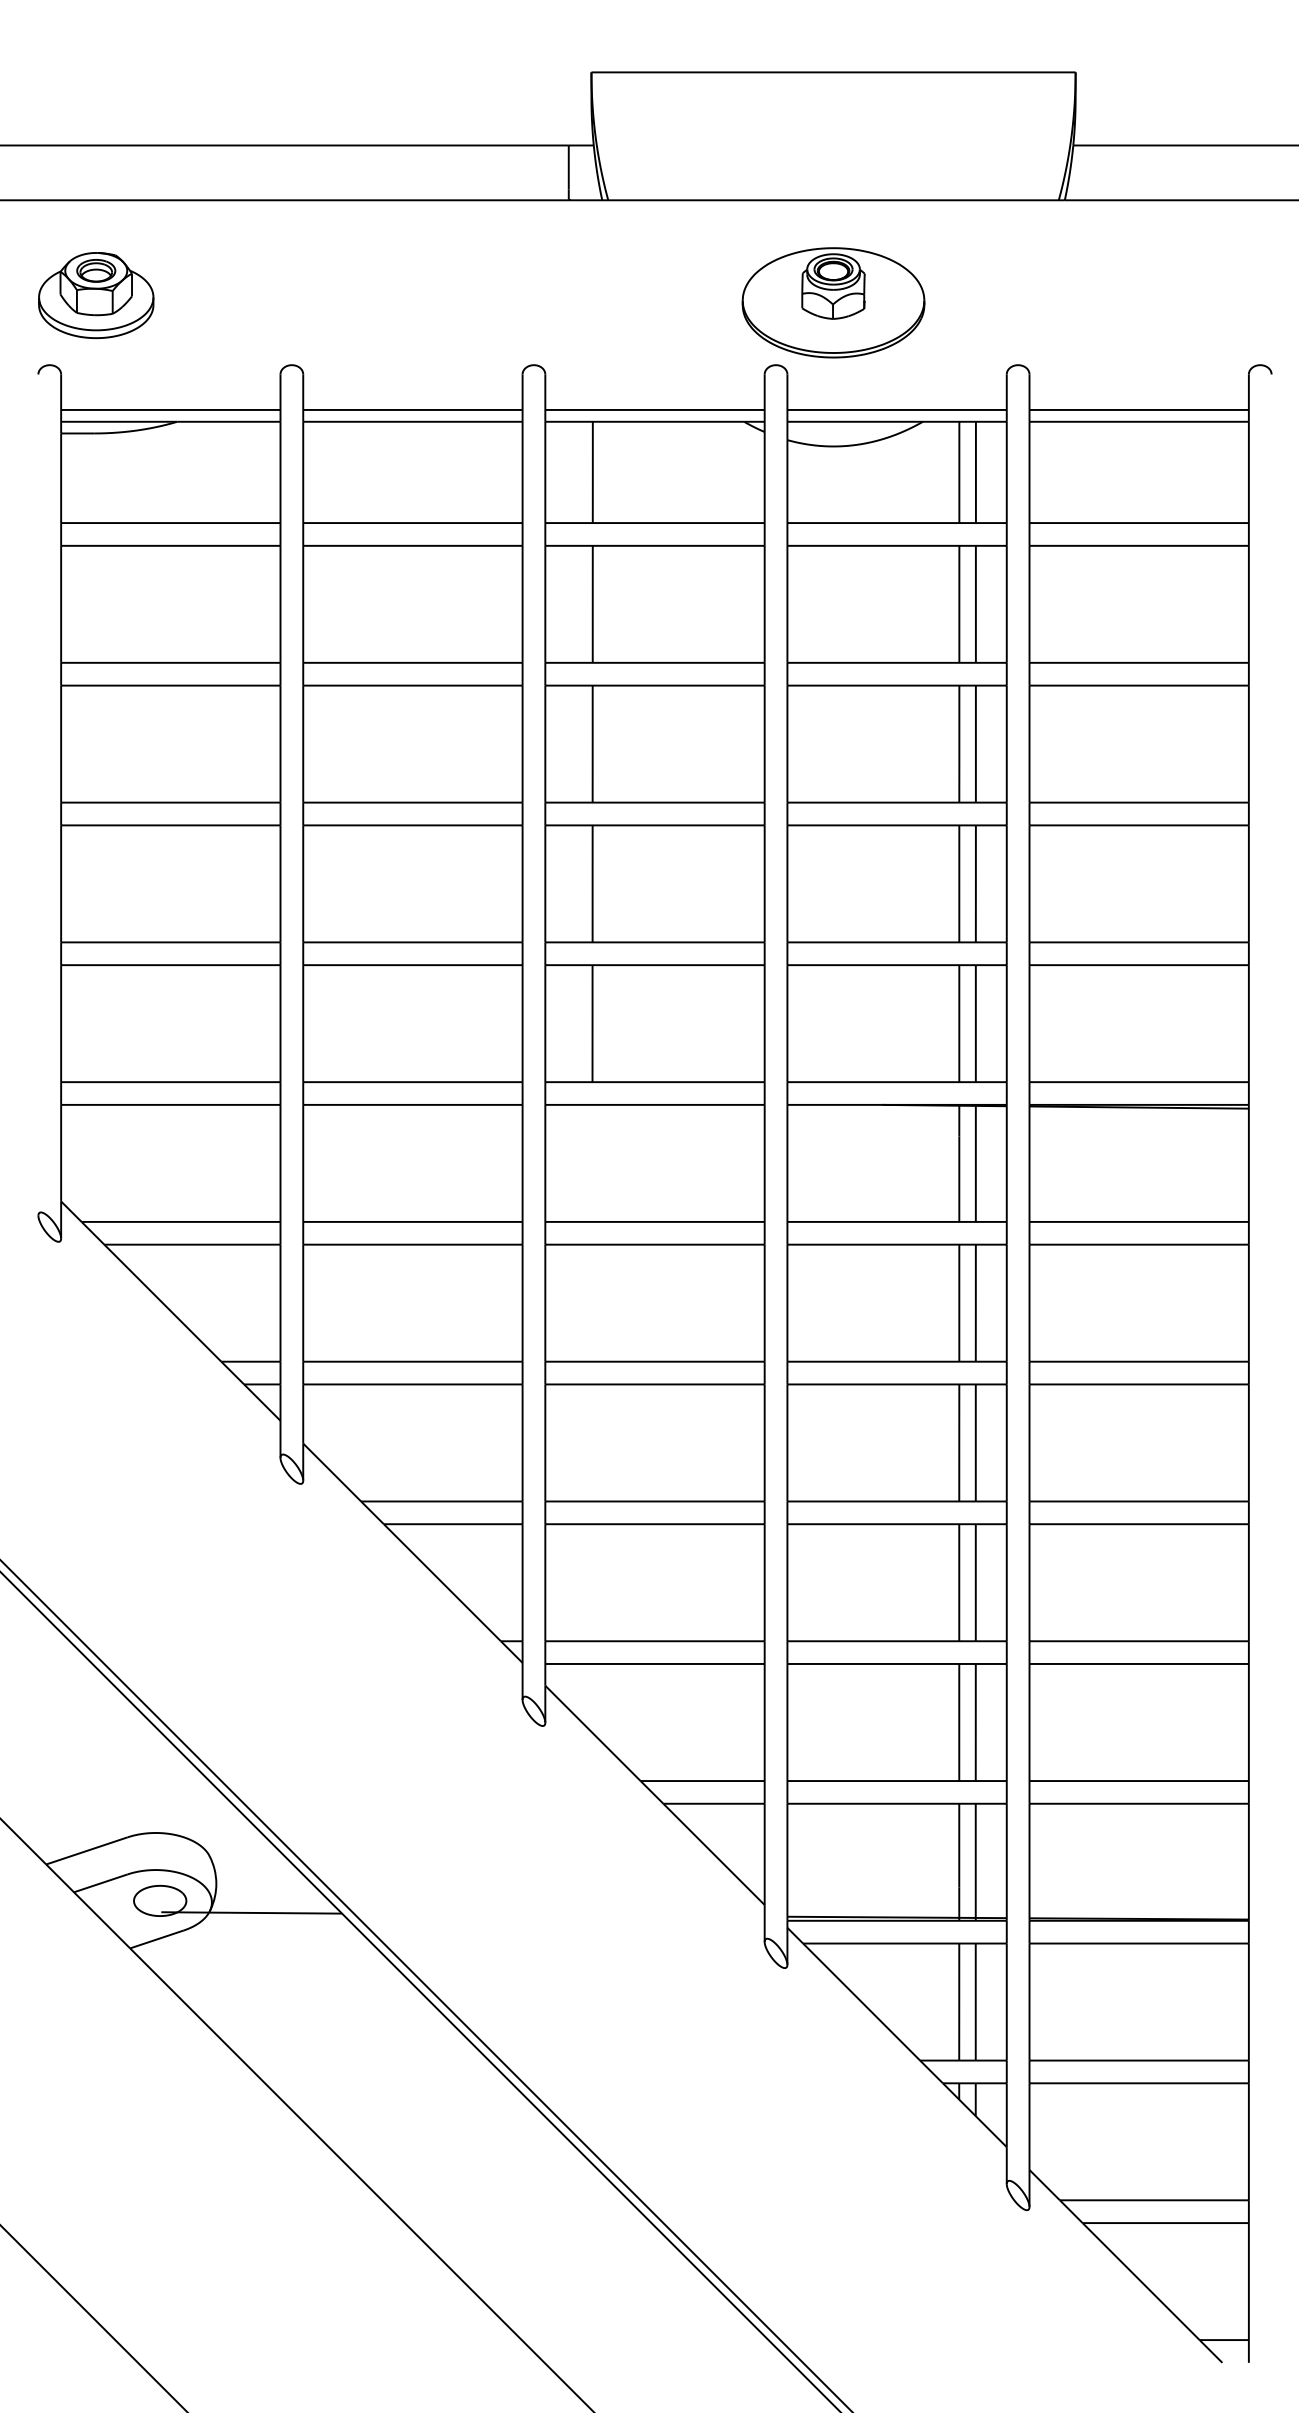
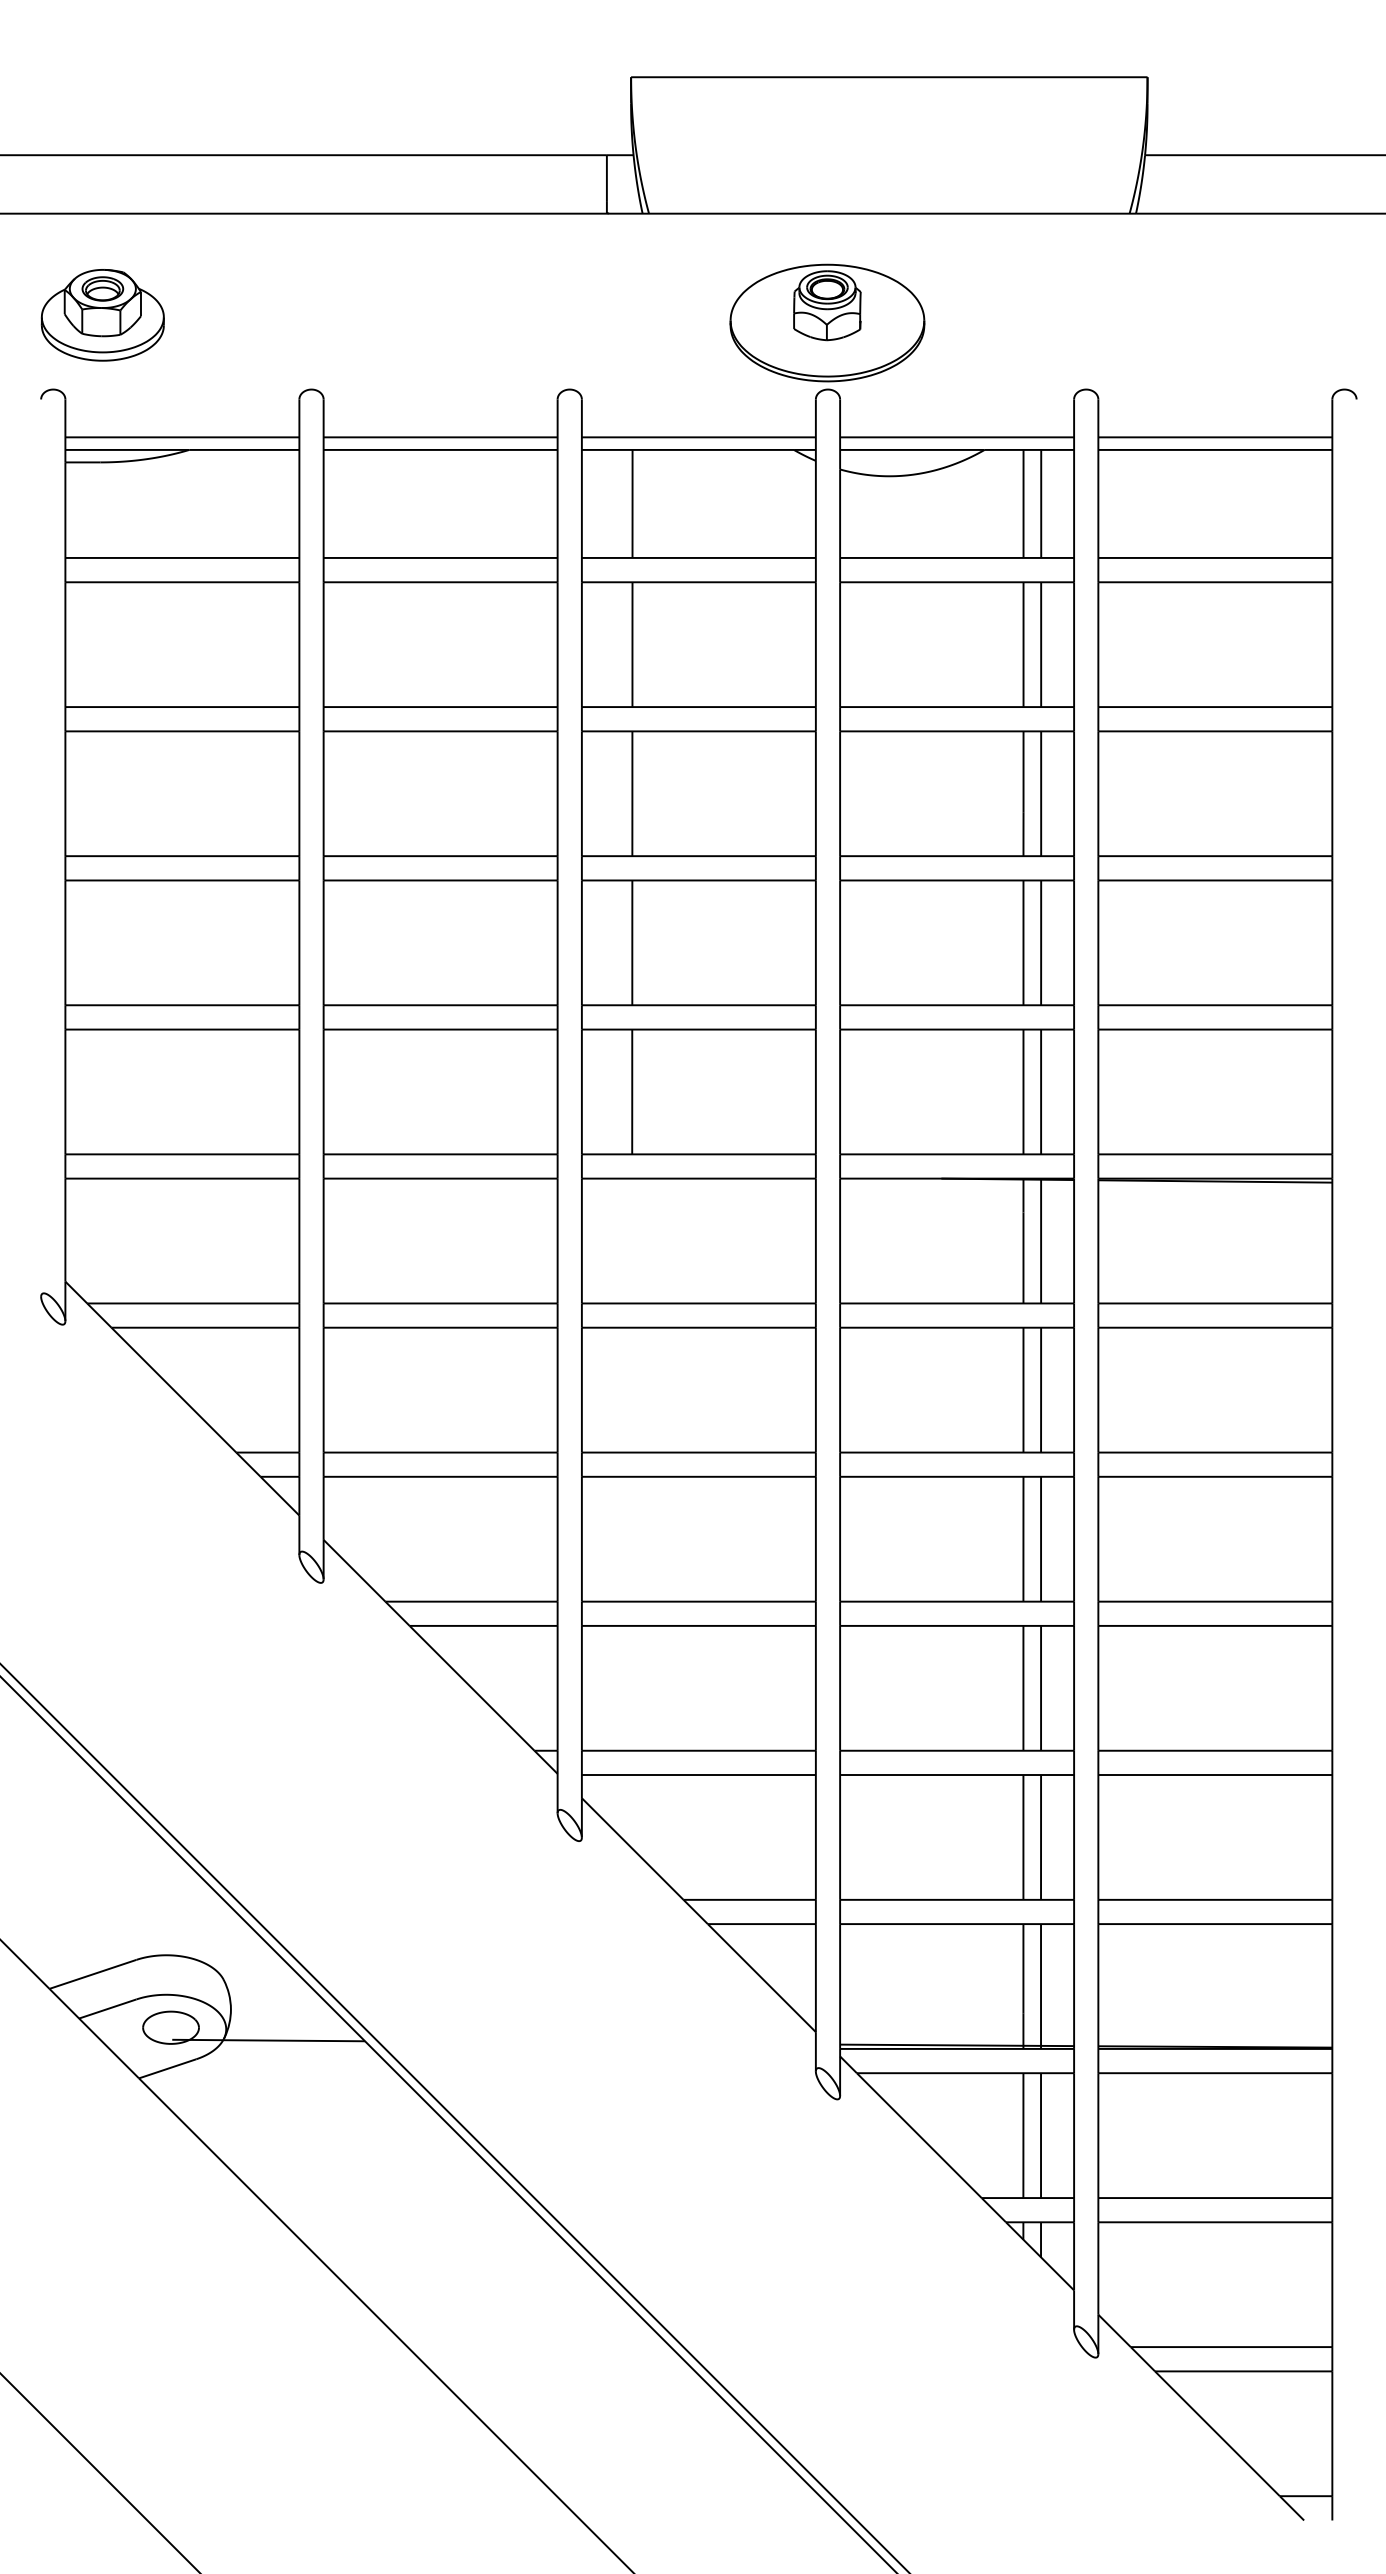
part: (833, 302) -> (827, 322), moved

